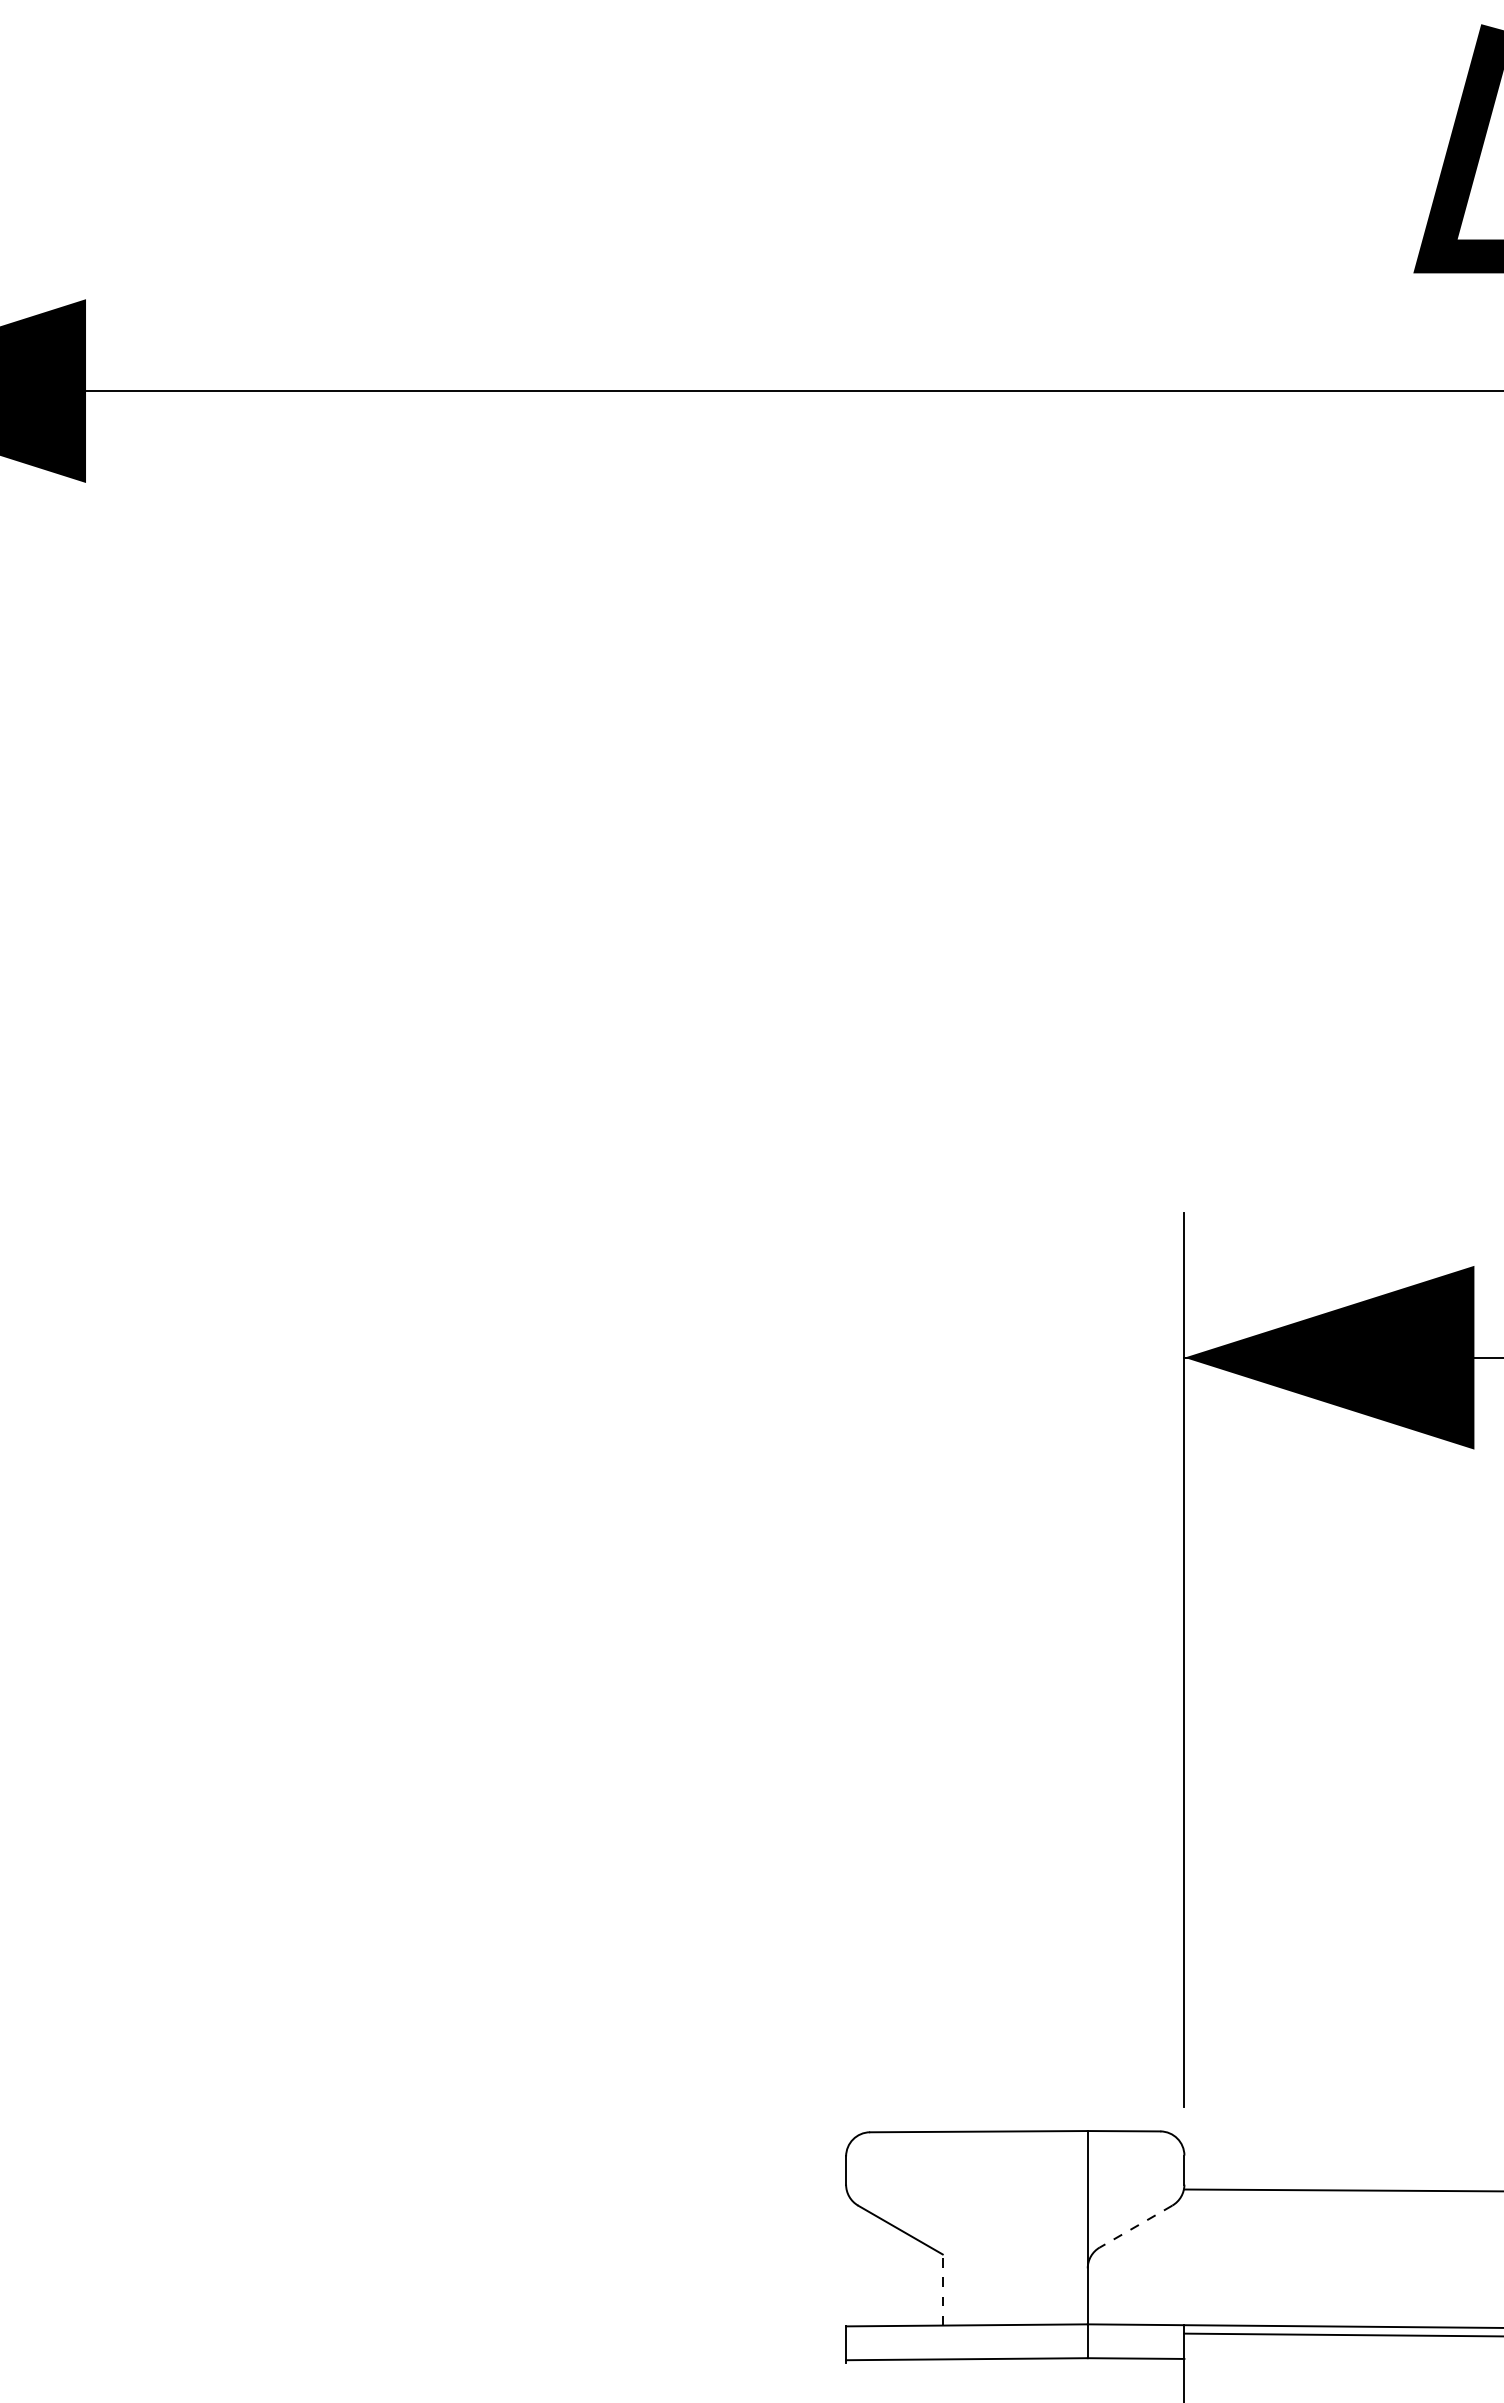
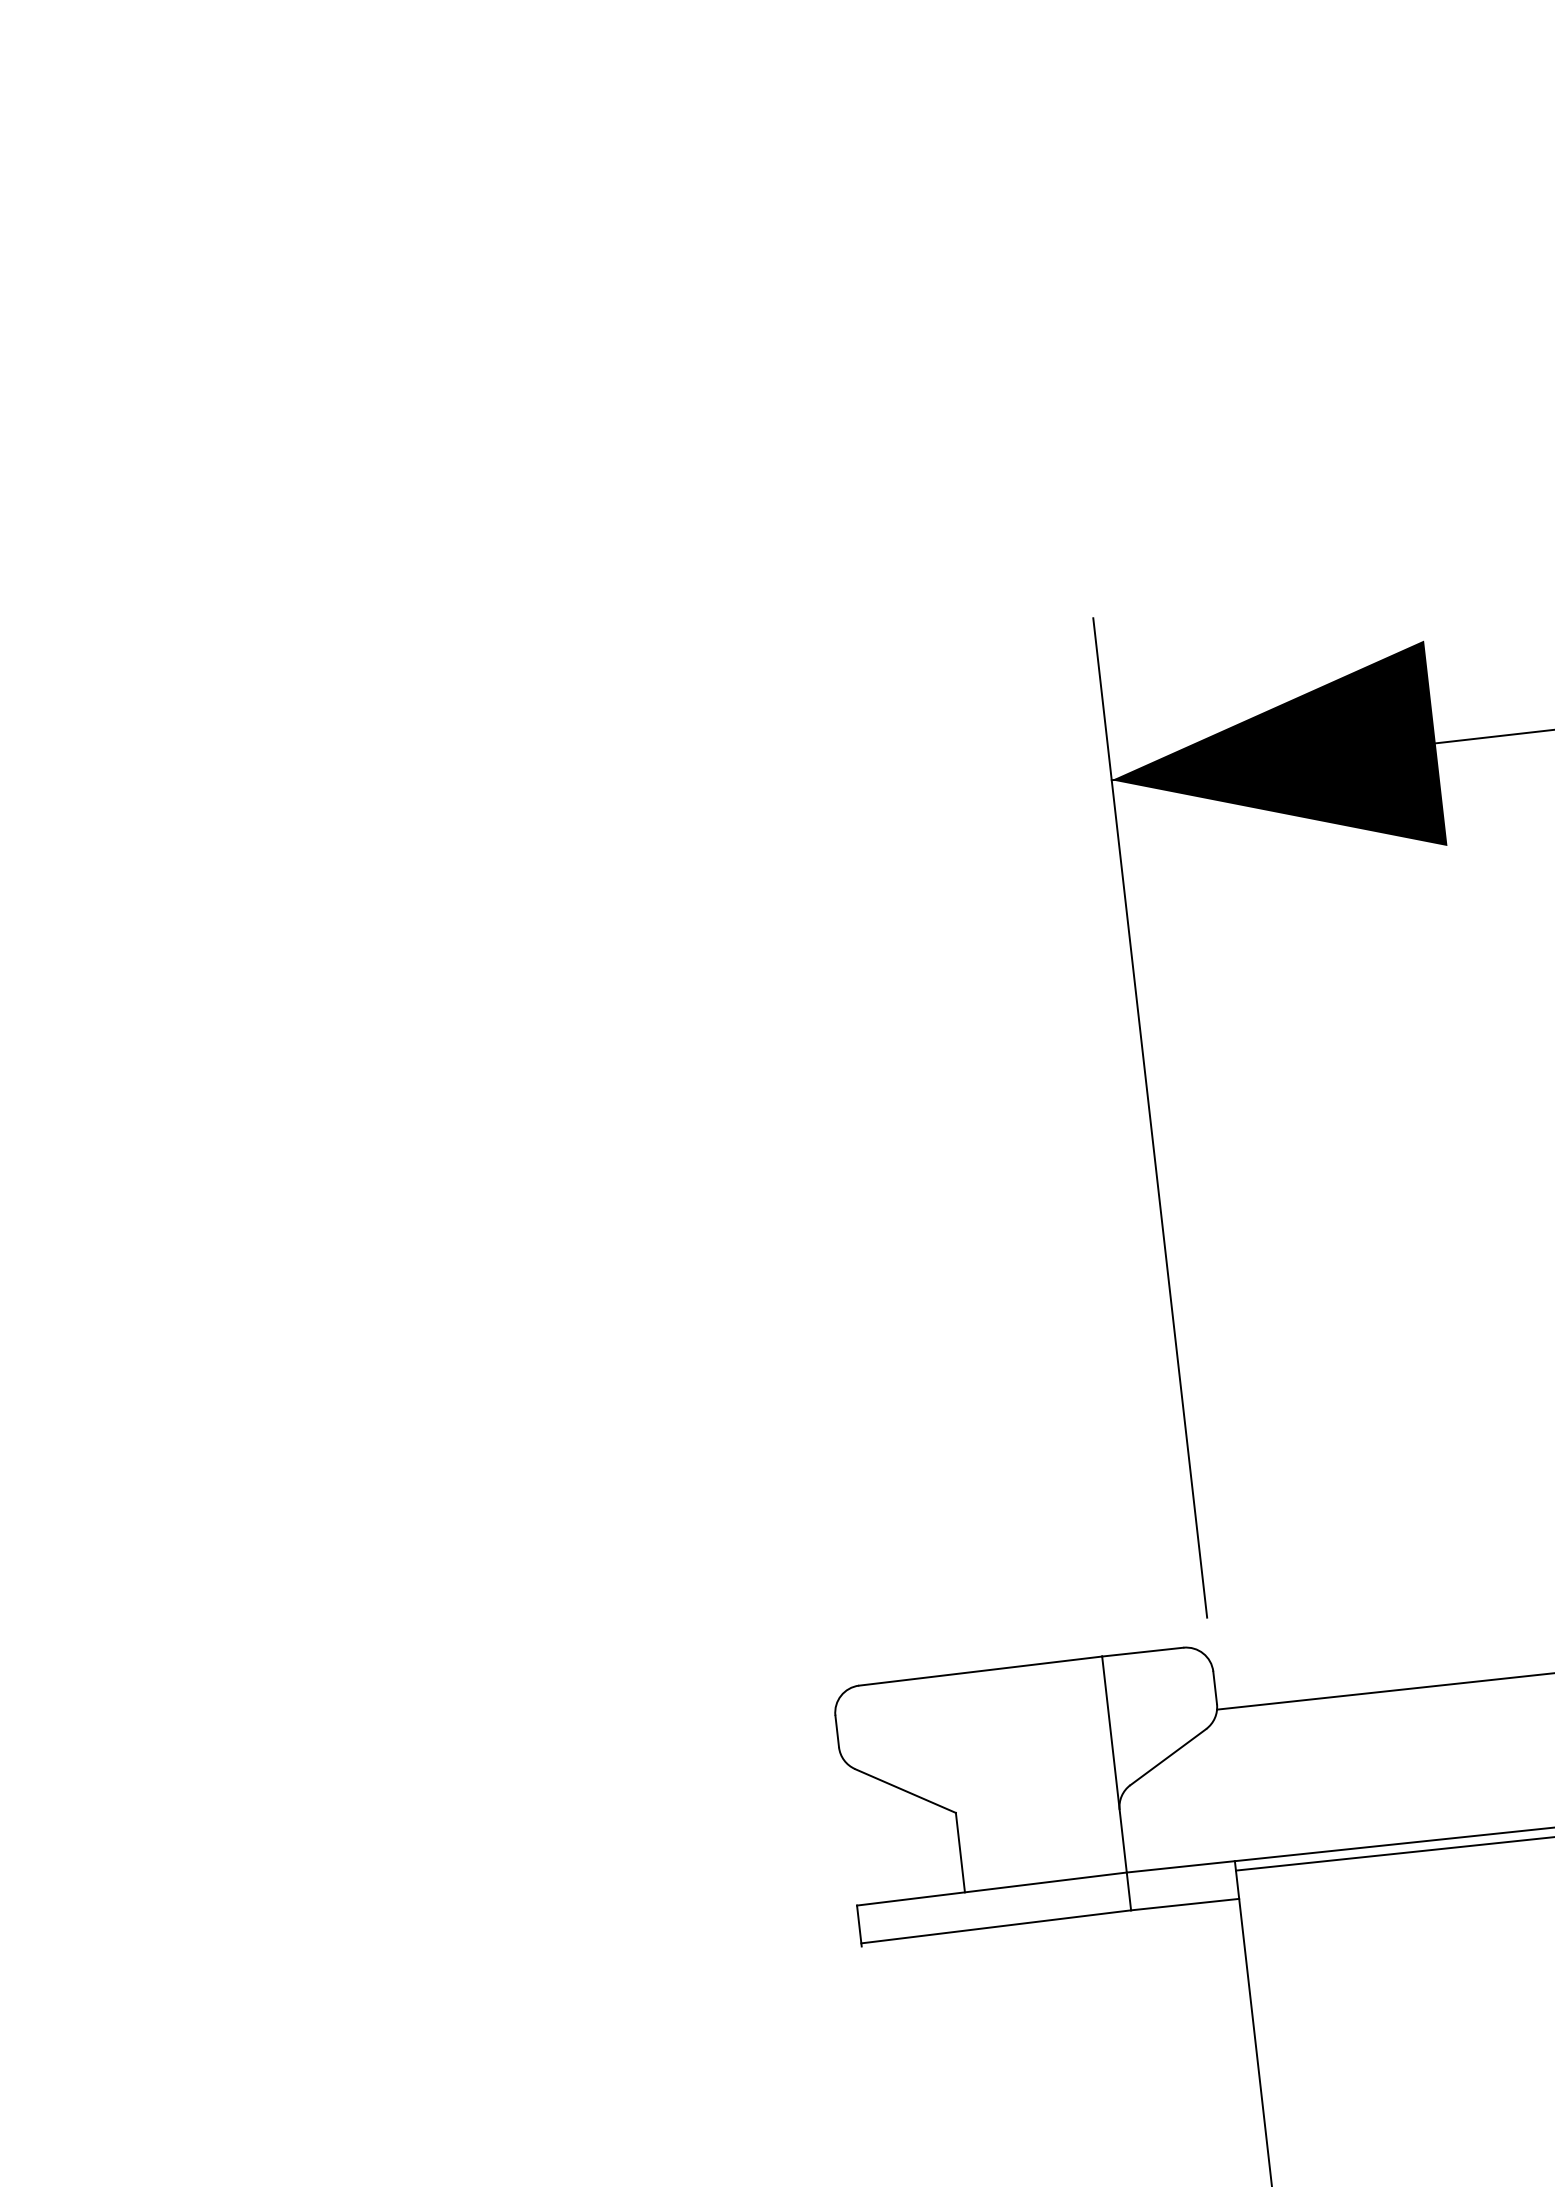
line: (1136, 2226) -> (1168, 1757), dashed -> solid
line: (942, 2290) -> (960, 1853), dashed -> solid

